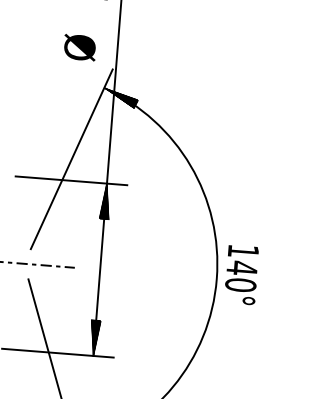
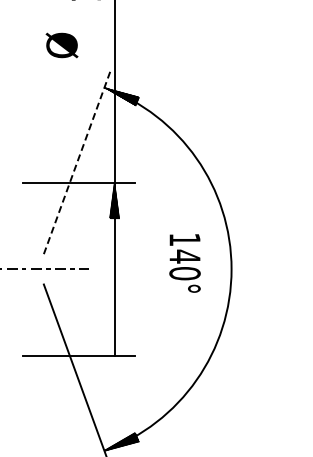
text: (79, 47) -> (61, 45), moved
line: (71, 159) -> (77, 161), solid -> dashed
text: (241, 275) -> (184, 263), moved
hatch: (94, 337) -> (114, 337), removed

